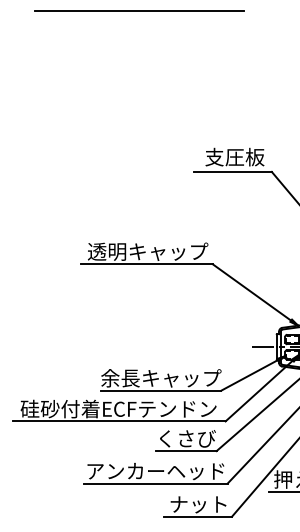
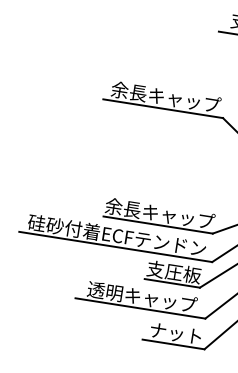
text: (107, 251) -> (129, 91), 透明キャップ -> 余長キャップ
text: (185, 438) -> (173, 271), くさび -> 支圧板
text: (155, 471) -> (141, 297), アンカーヘッド -> 透明キャップ

